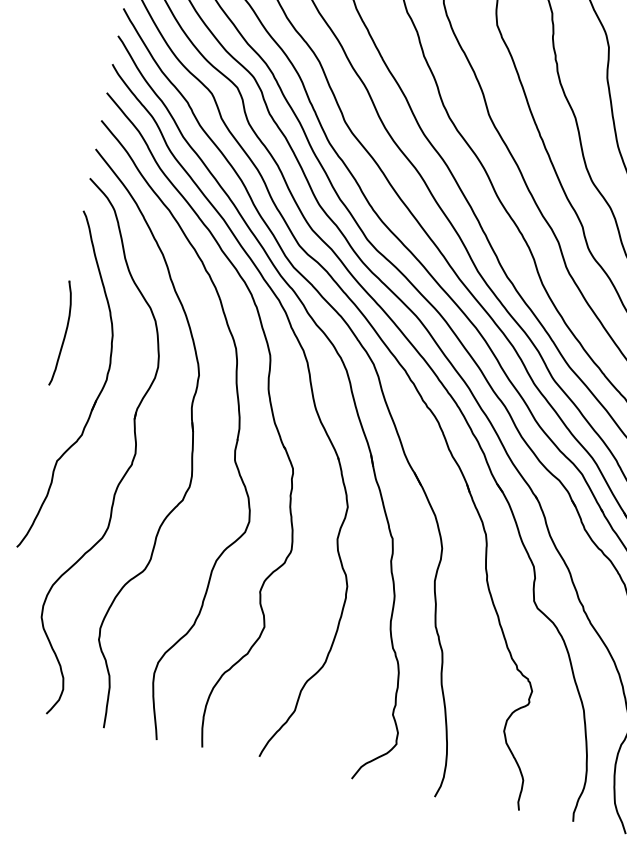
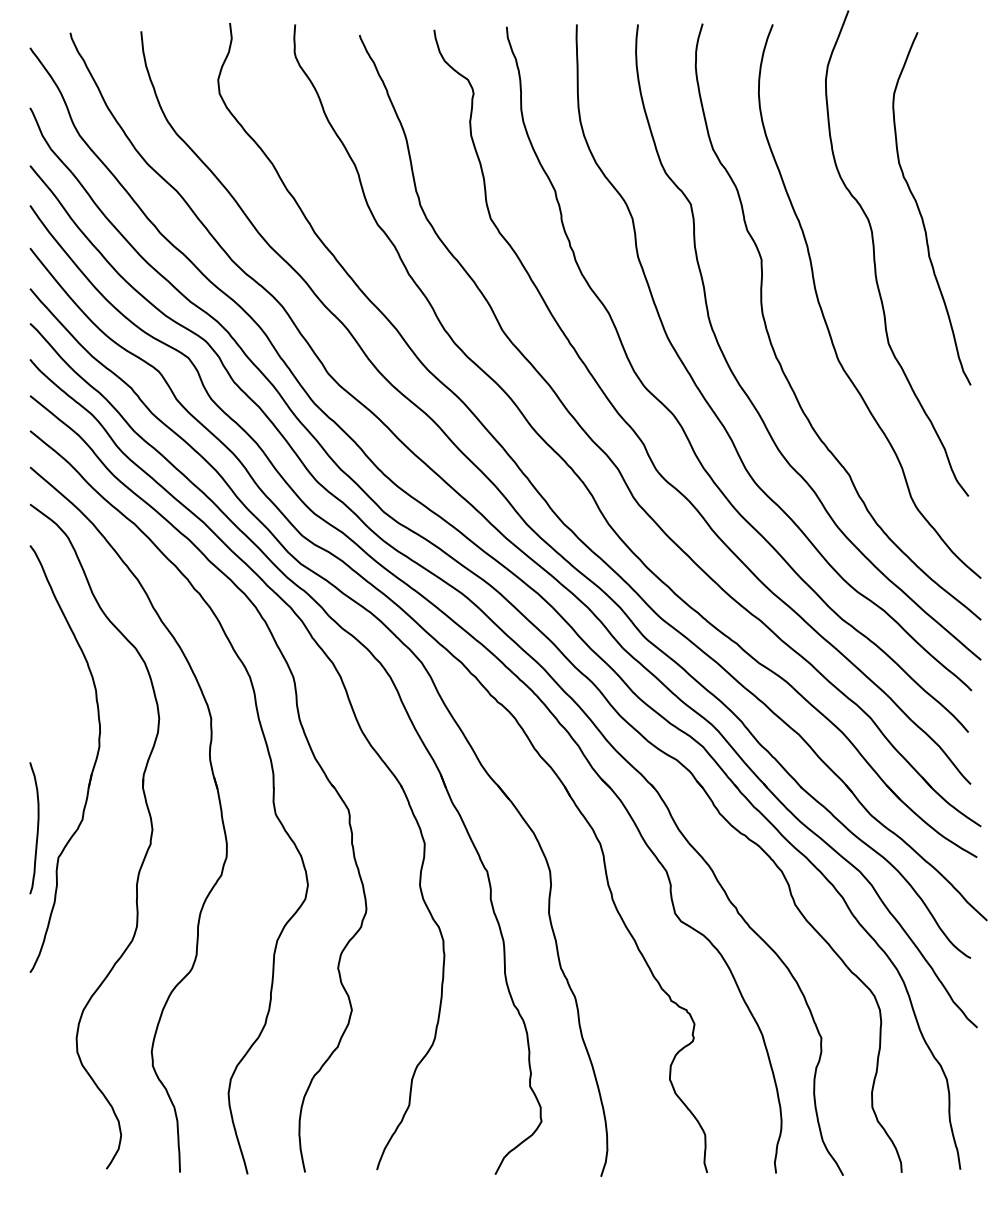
part: (62, 334) -> (34, 828), moved

